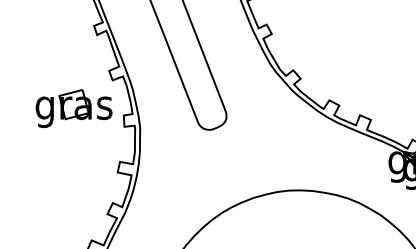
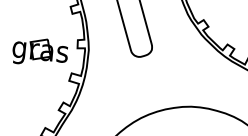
part: (73, 108) -> (39, 52), moved

